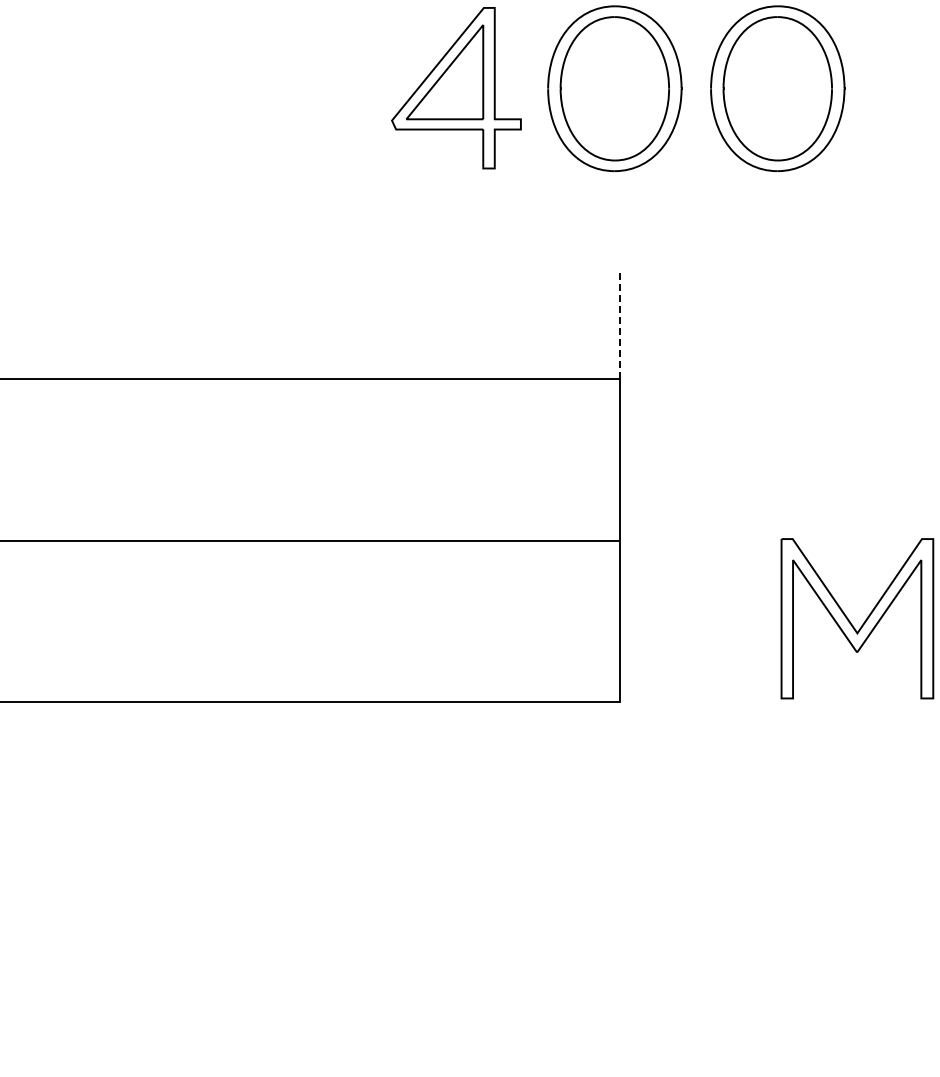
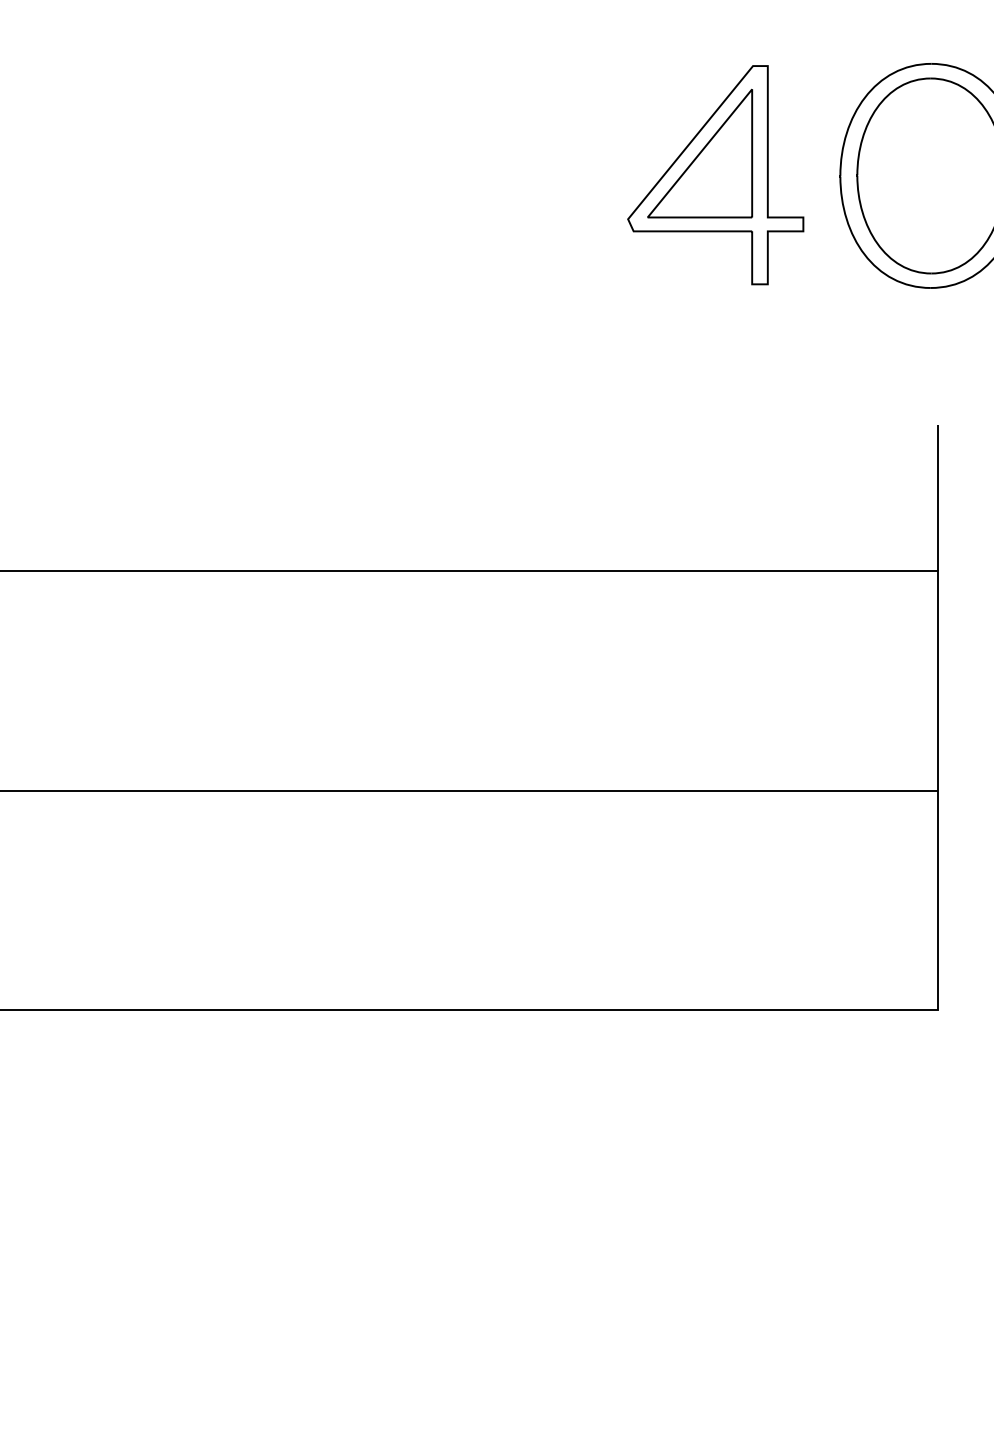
line: (620, 325) -> (938, 497), dashed -> solid

